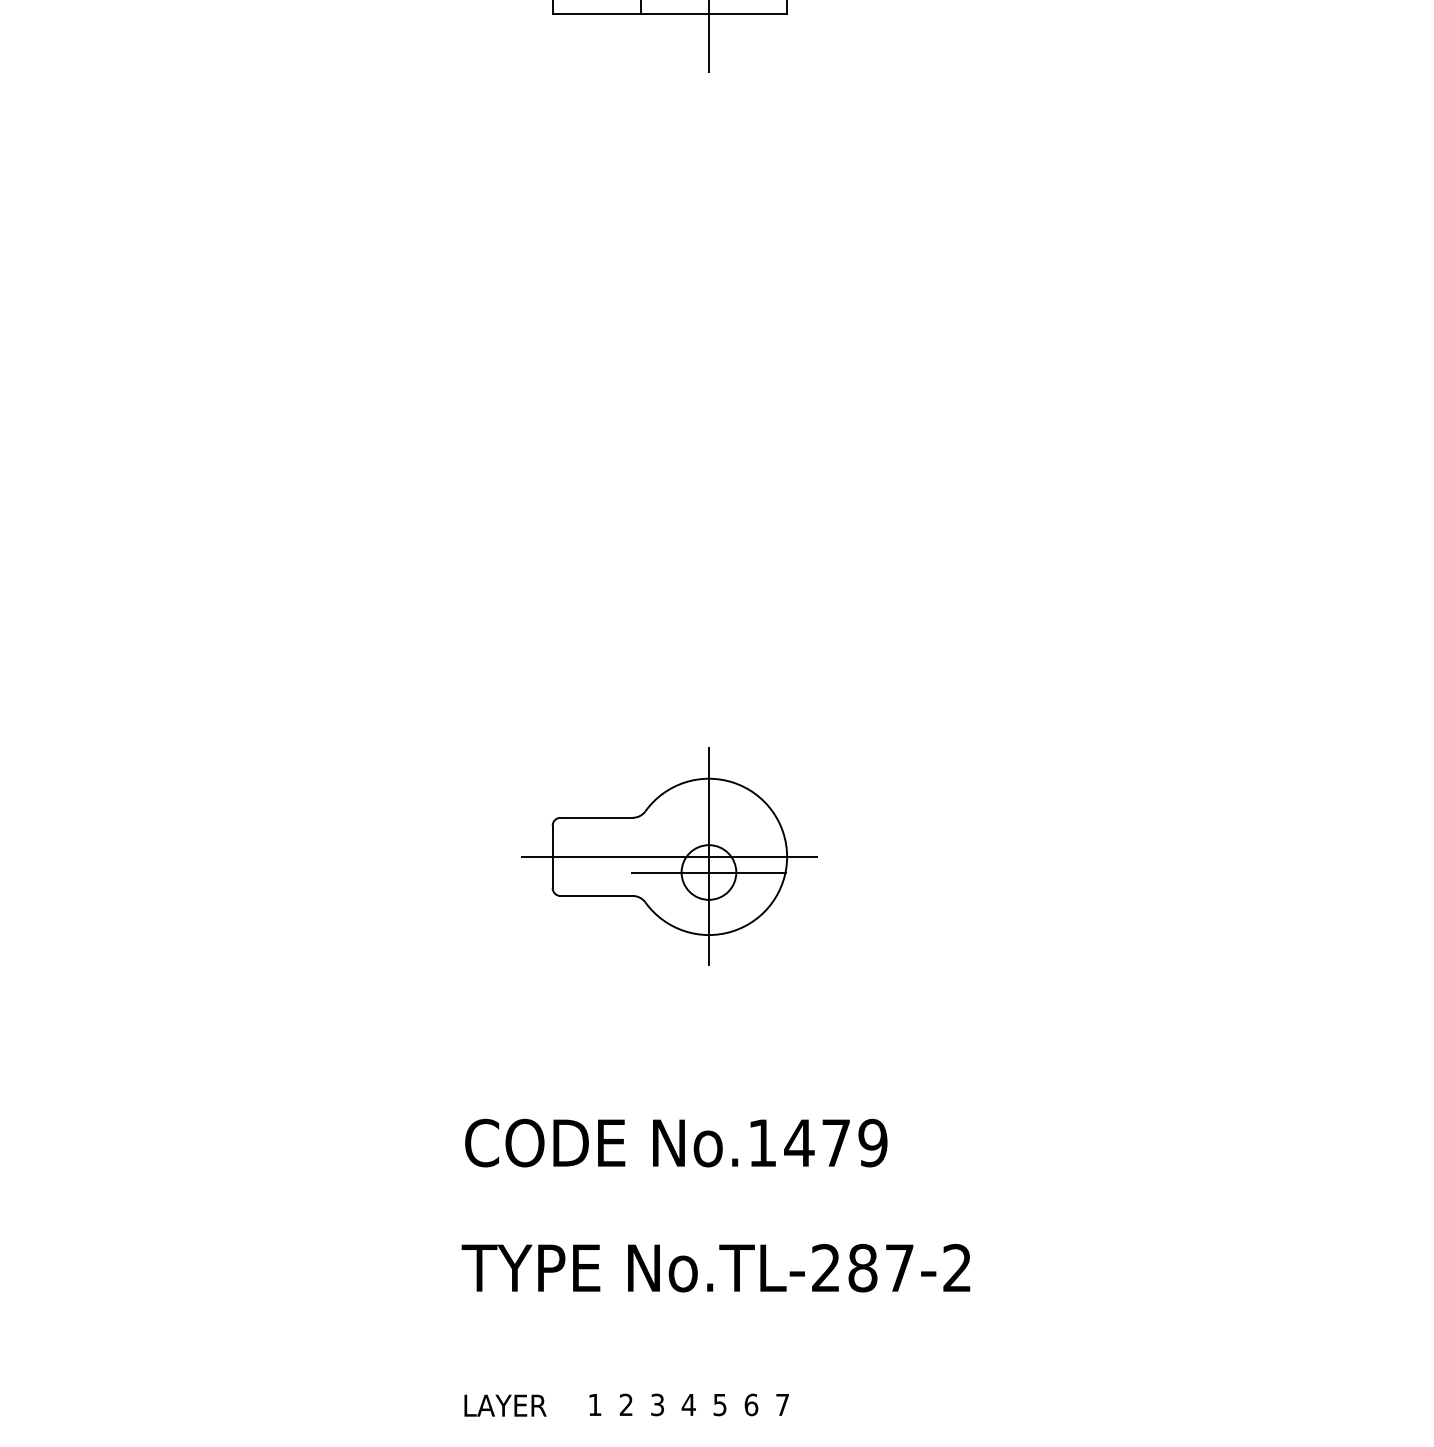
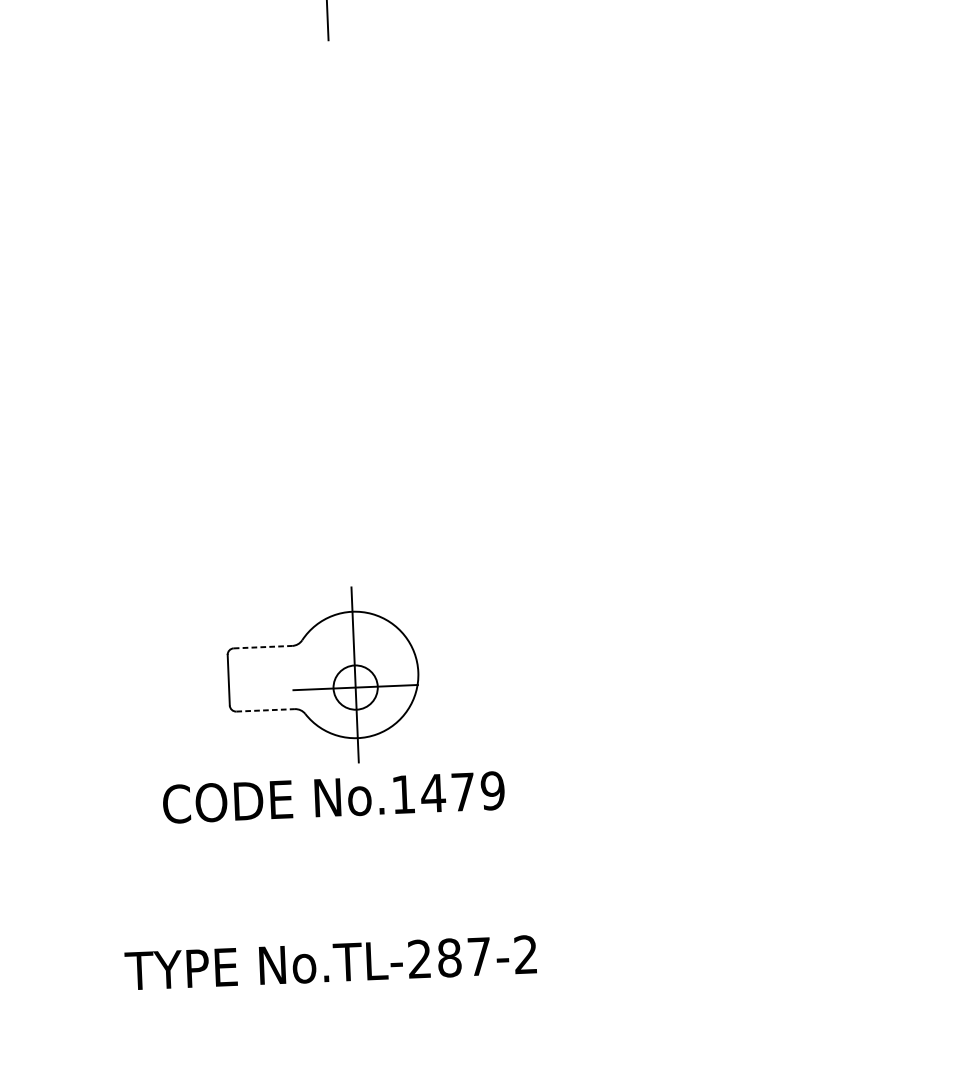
line: (597, 817) -> (263, 646), solid -> dashed
line: (669, 856) -> (323, 675), removed
line: (597, 895) -> (266, 709), solid -> dashed
text: (676, 1142) -> (333, 797), moved
text: (715, 1268) -> (330, 963), moved

